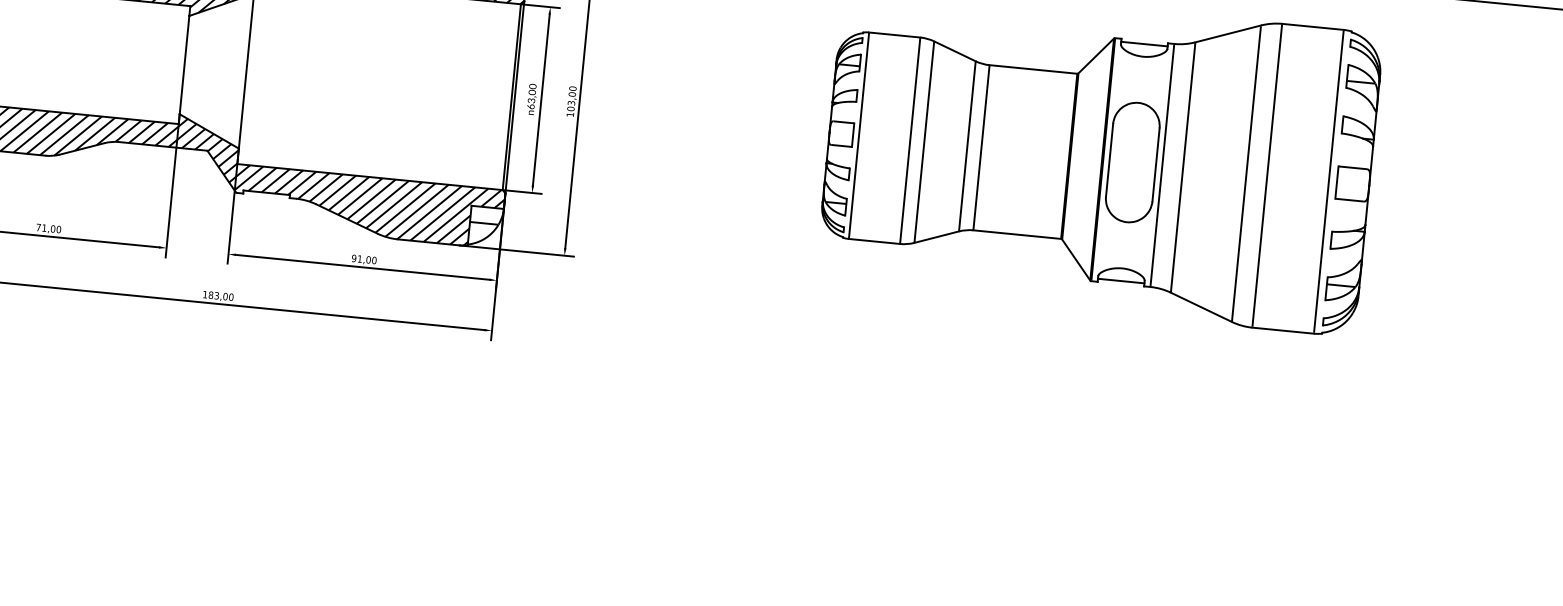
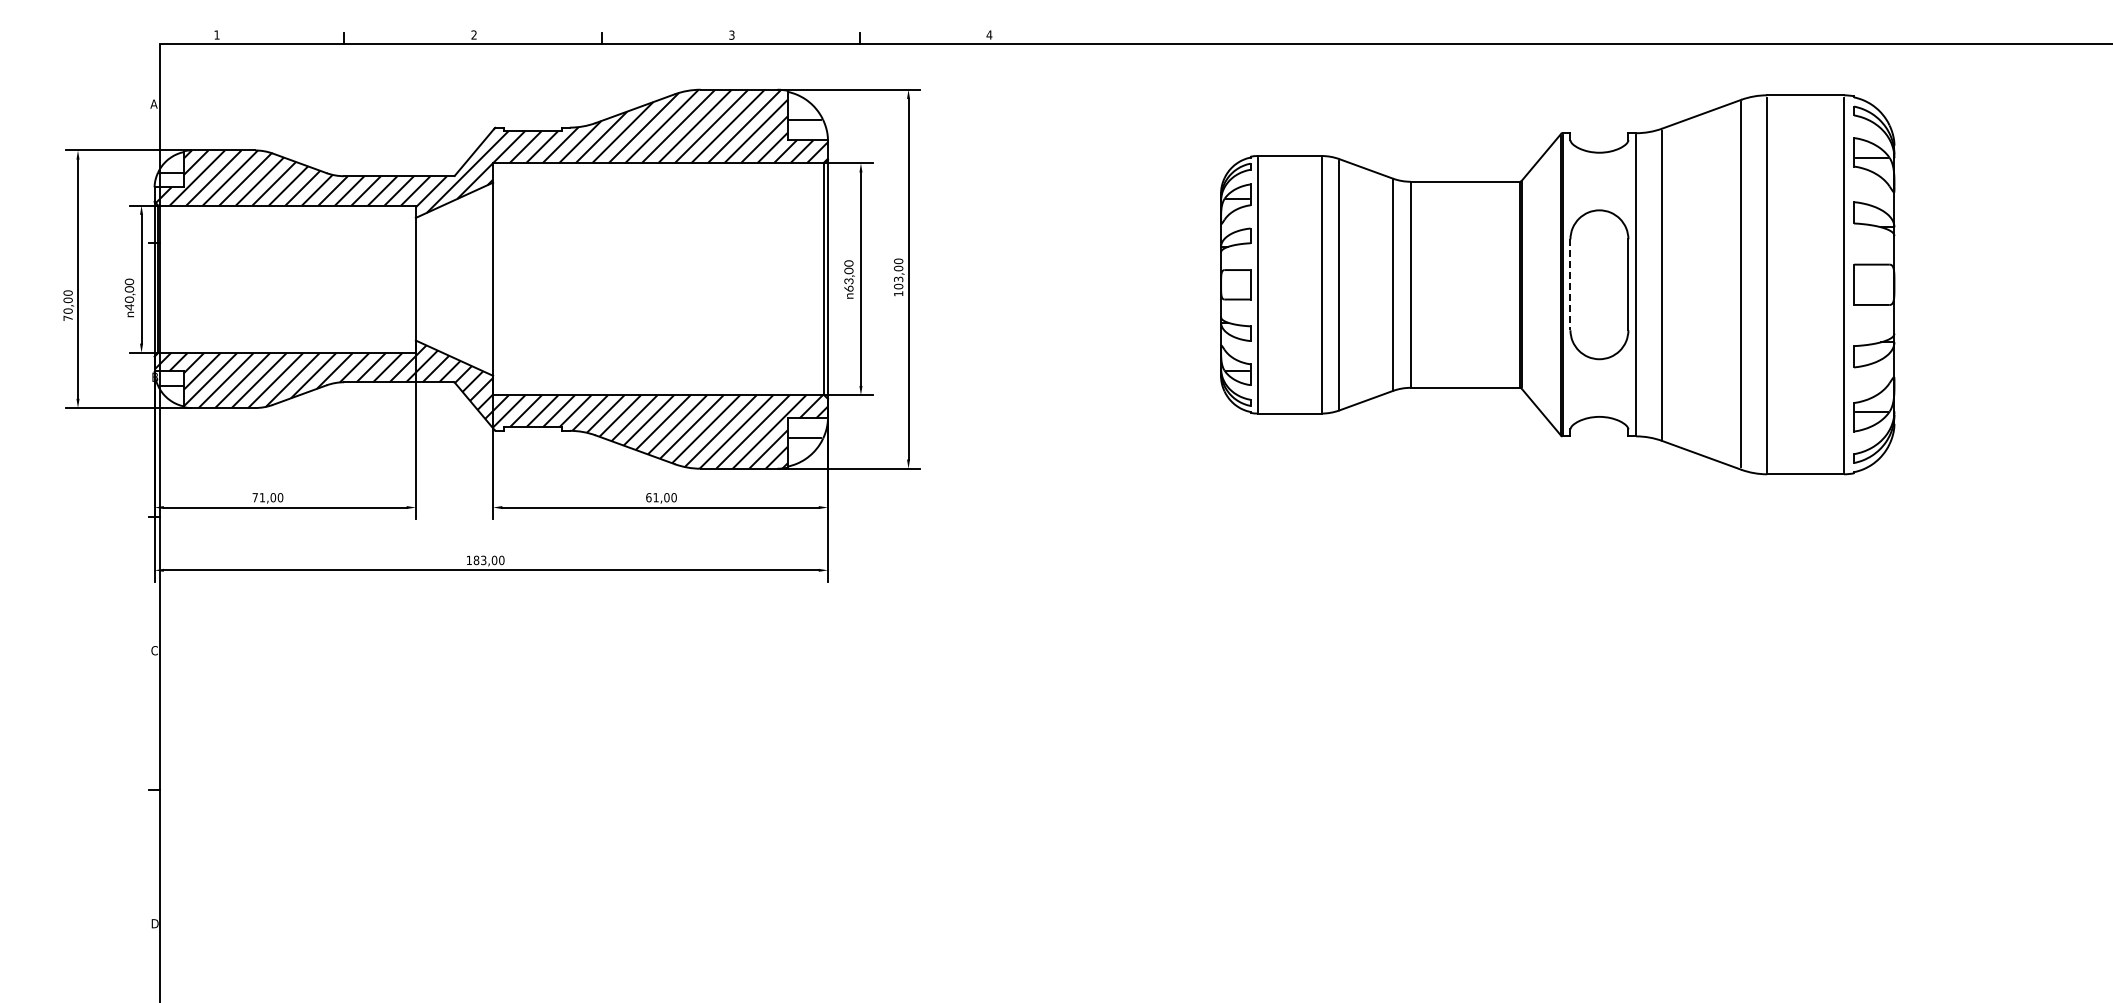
line: (1144, 44) -> (1599, 137), removed
line: (1109, 160) -> (1570, 285), solid -> dashed
text: (353, 258) -> (648, 497), 91,00 -> 61,00
line: (1121, 280) -> (1599, 432), removed

